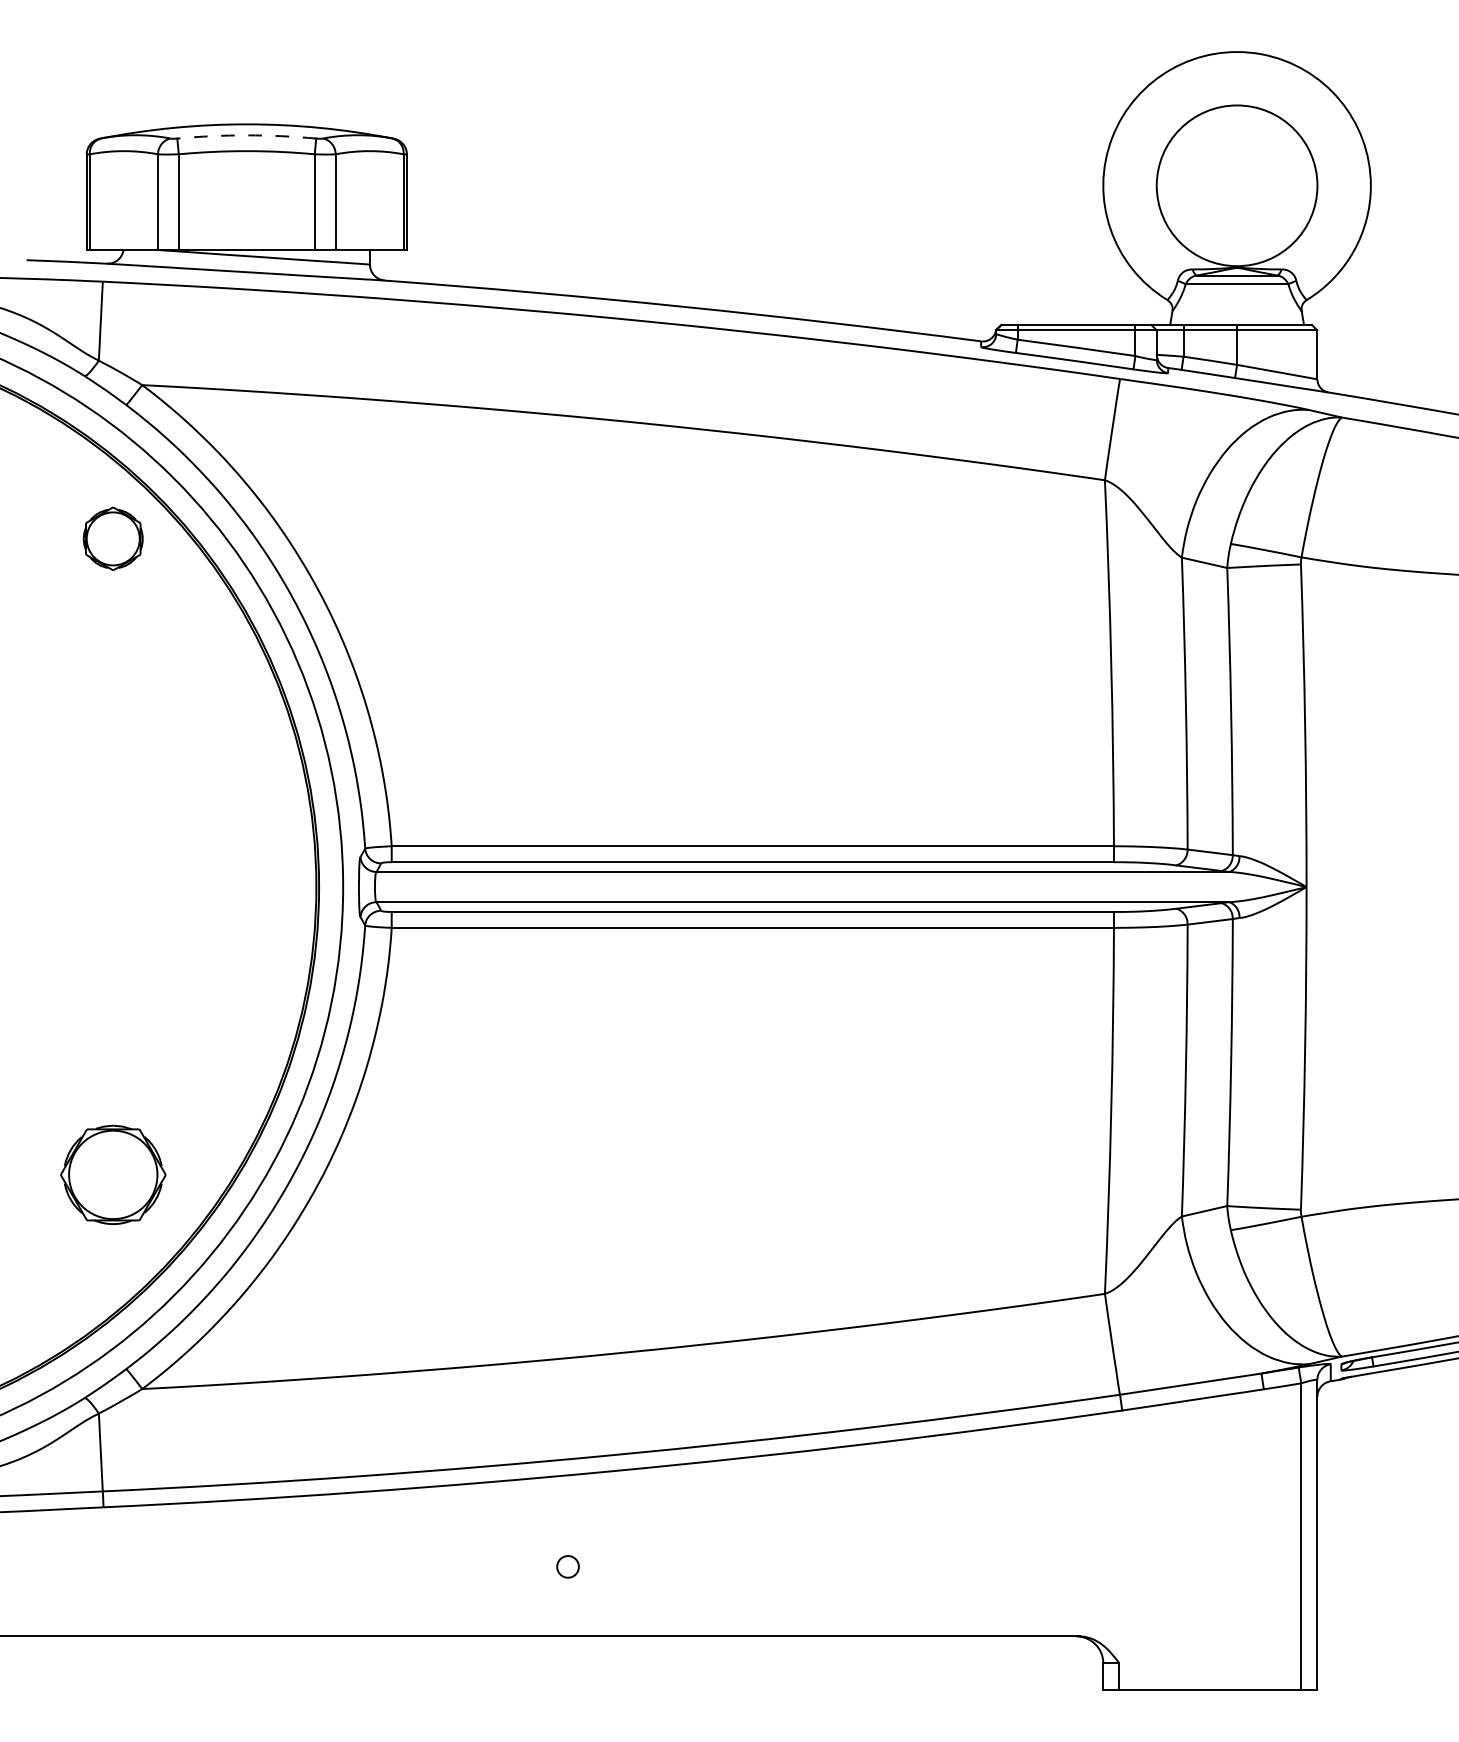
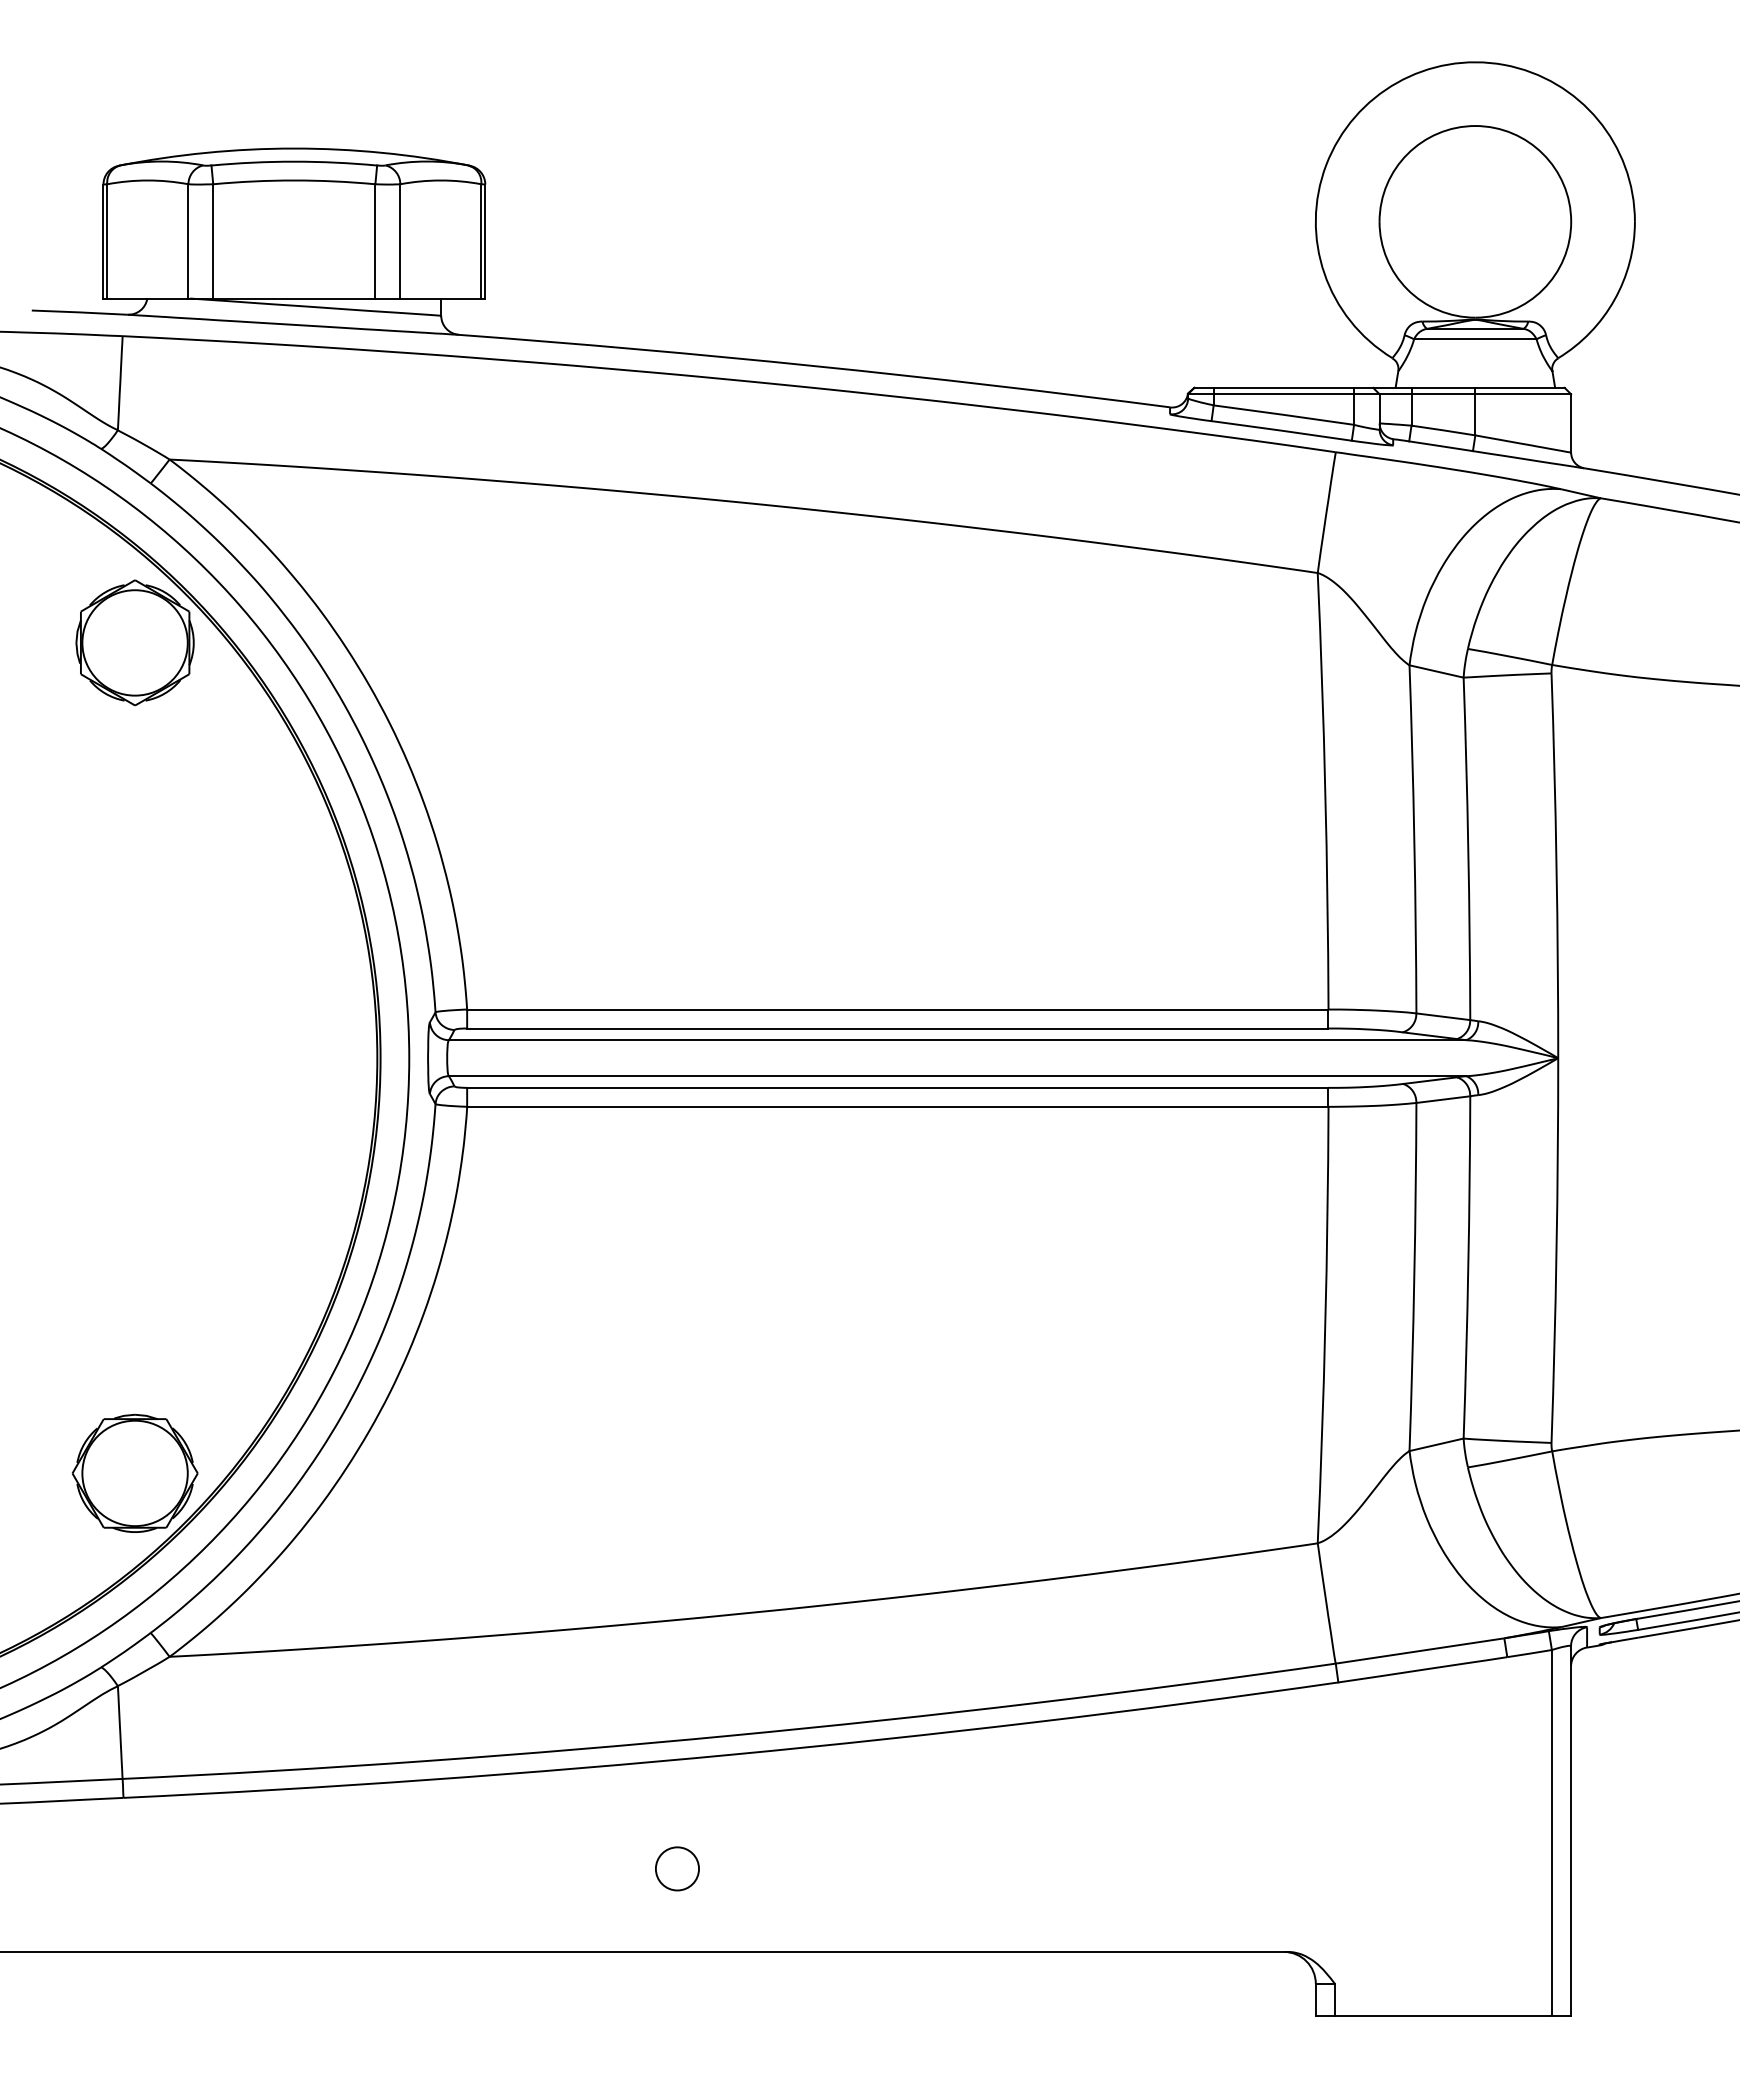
arc: (246, 135) -> (294, 161), dashed -> solid
part: (112, 538) -> (134, 642), size x1.67
part: (113, 1174) -> (135, 1472), moved
circle: (568, 1566) -> (677, 1868), size x1.67

